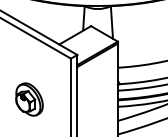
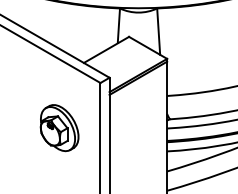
part: (29, 99) -> (59, 128), moved

